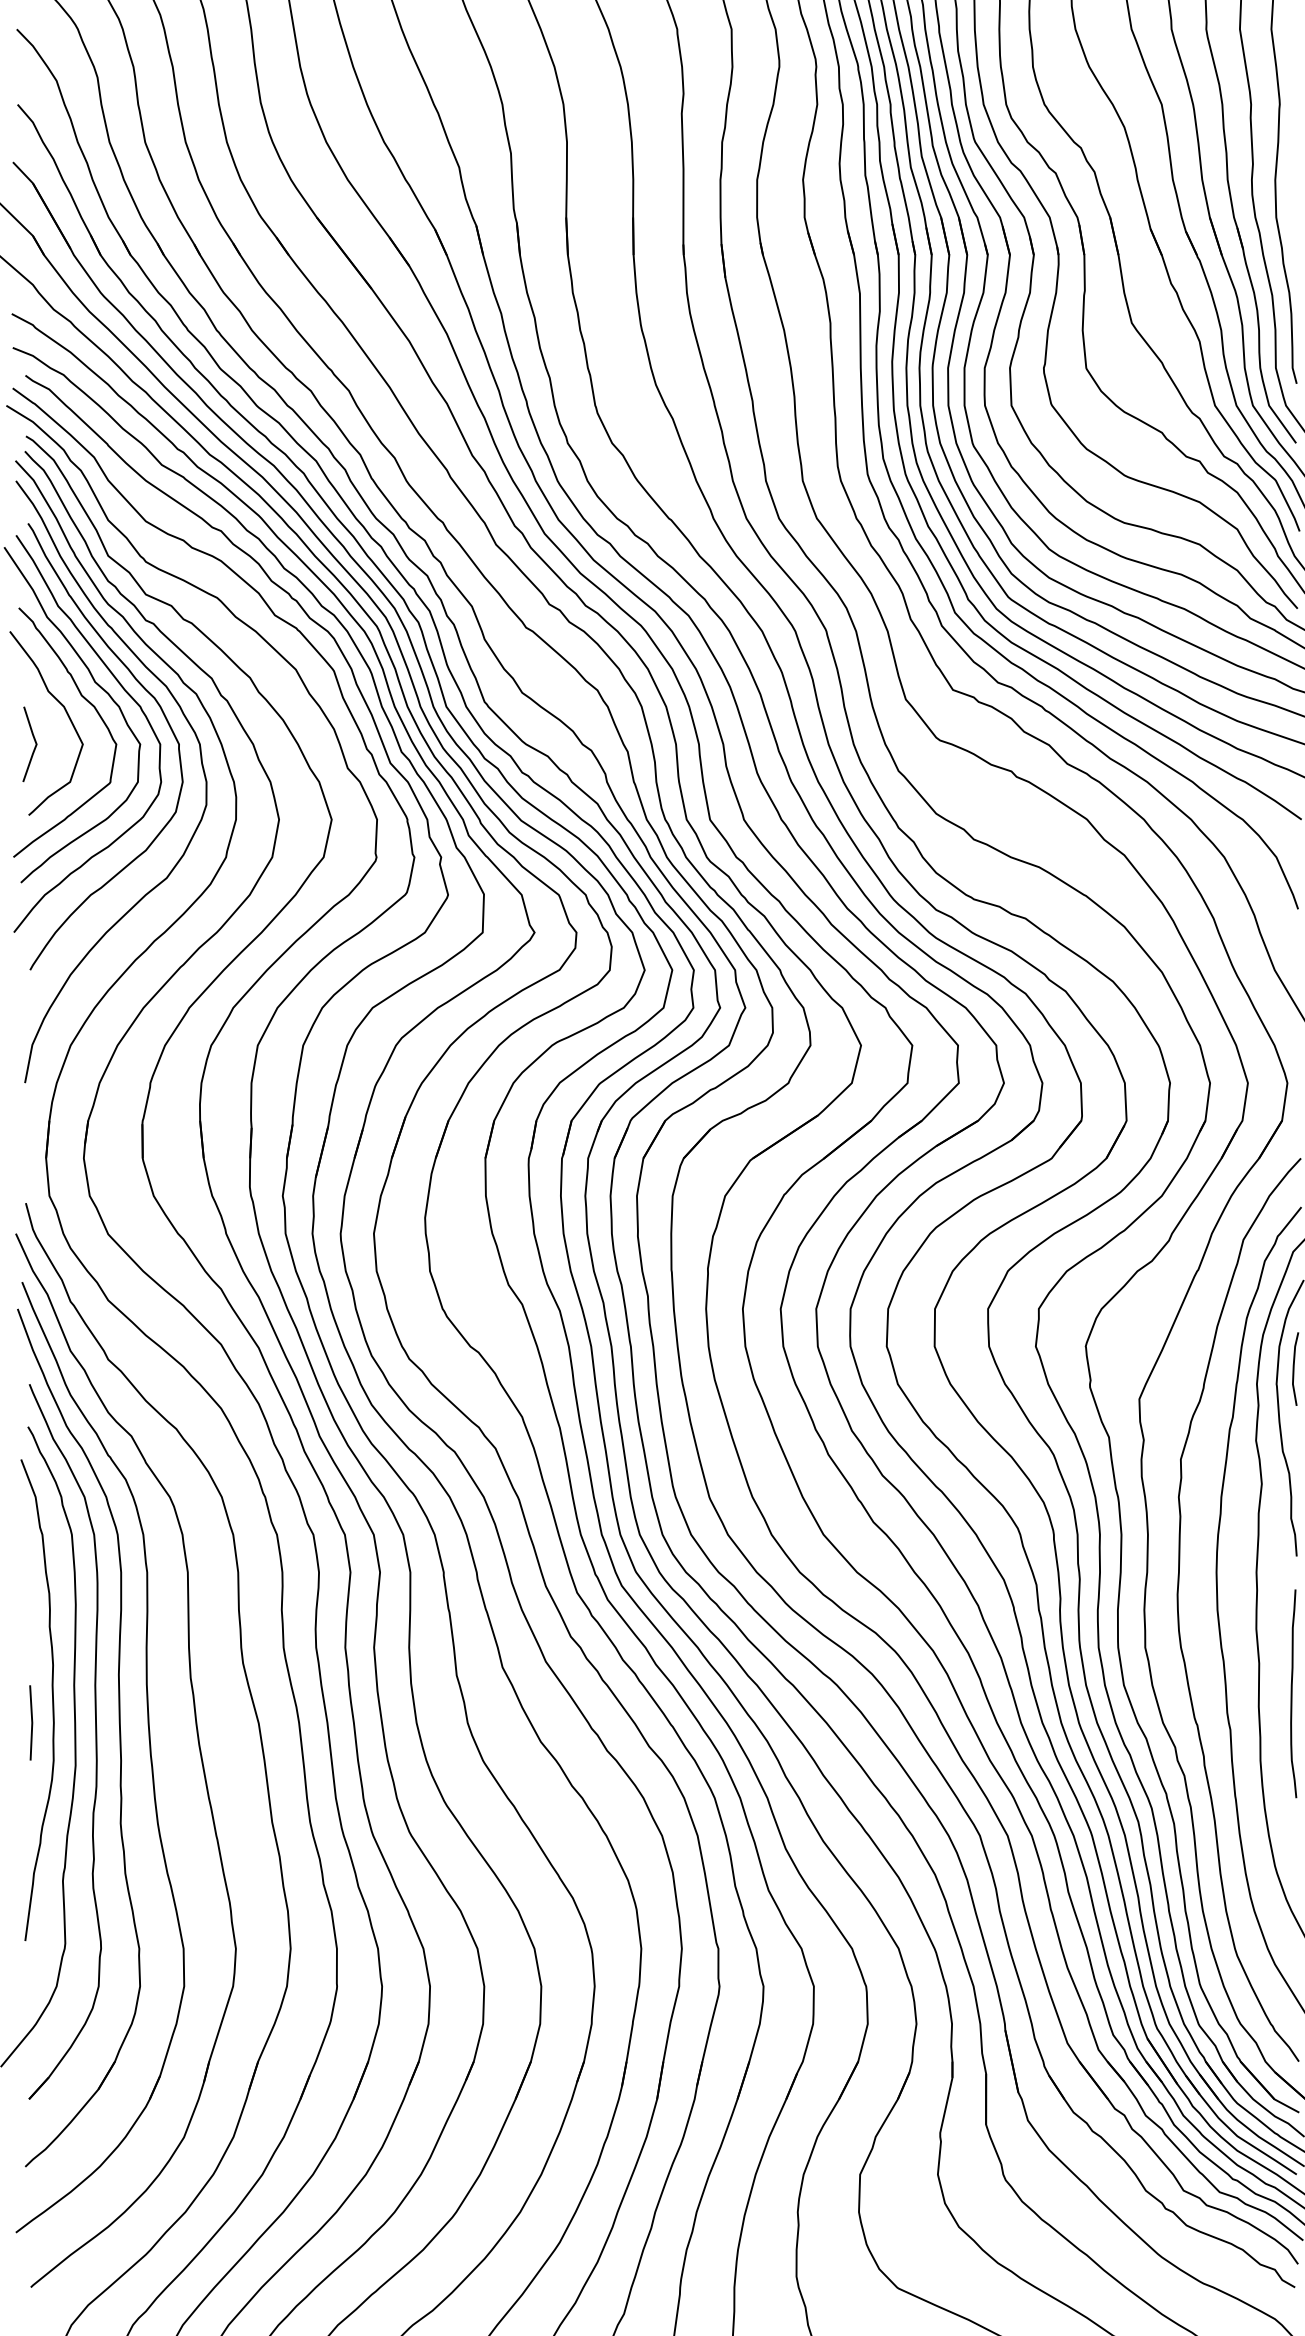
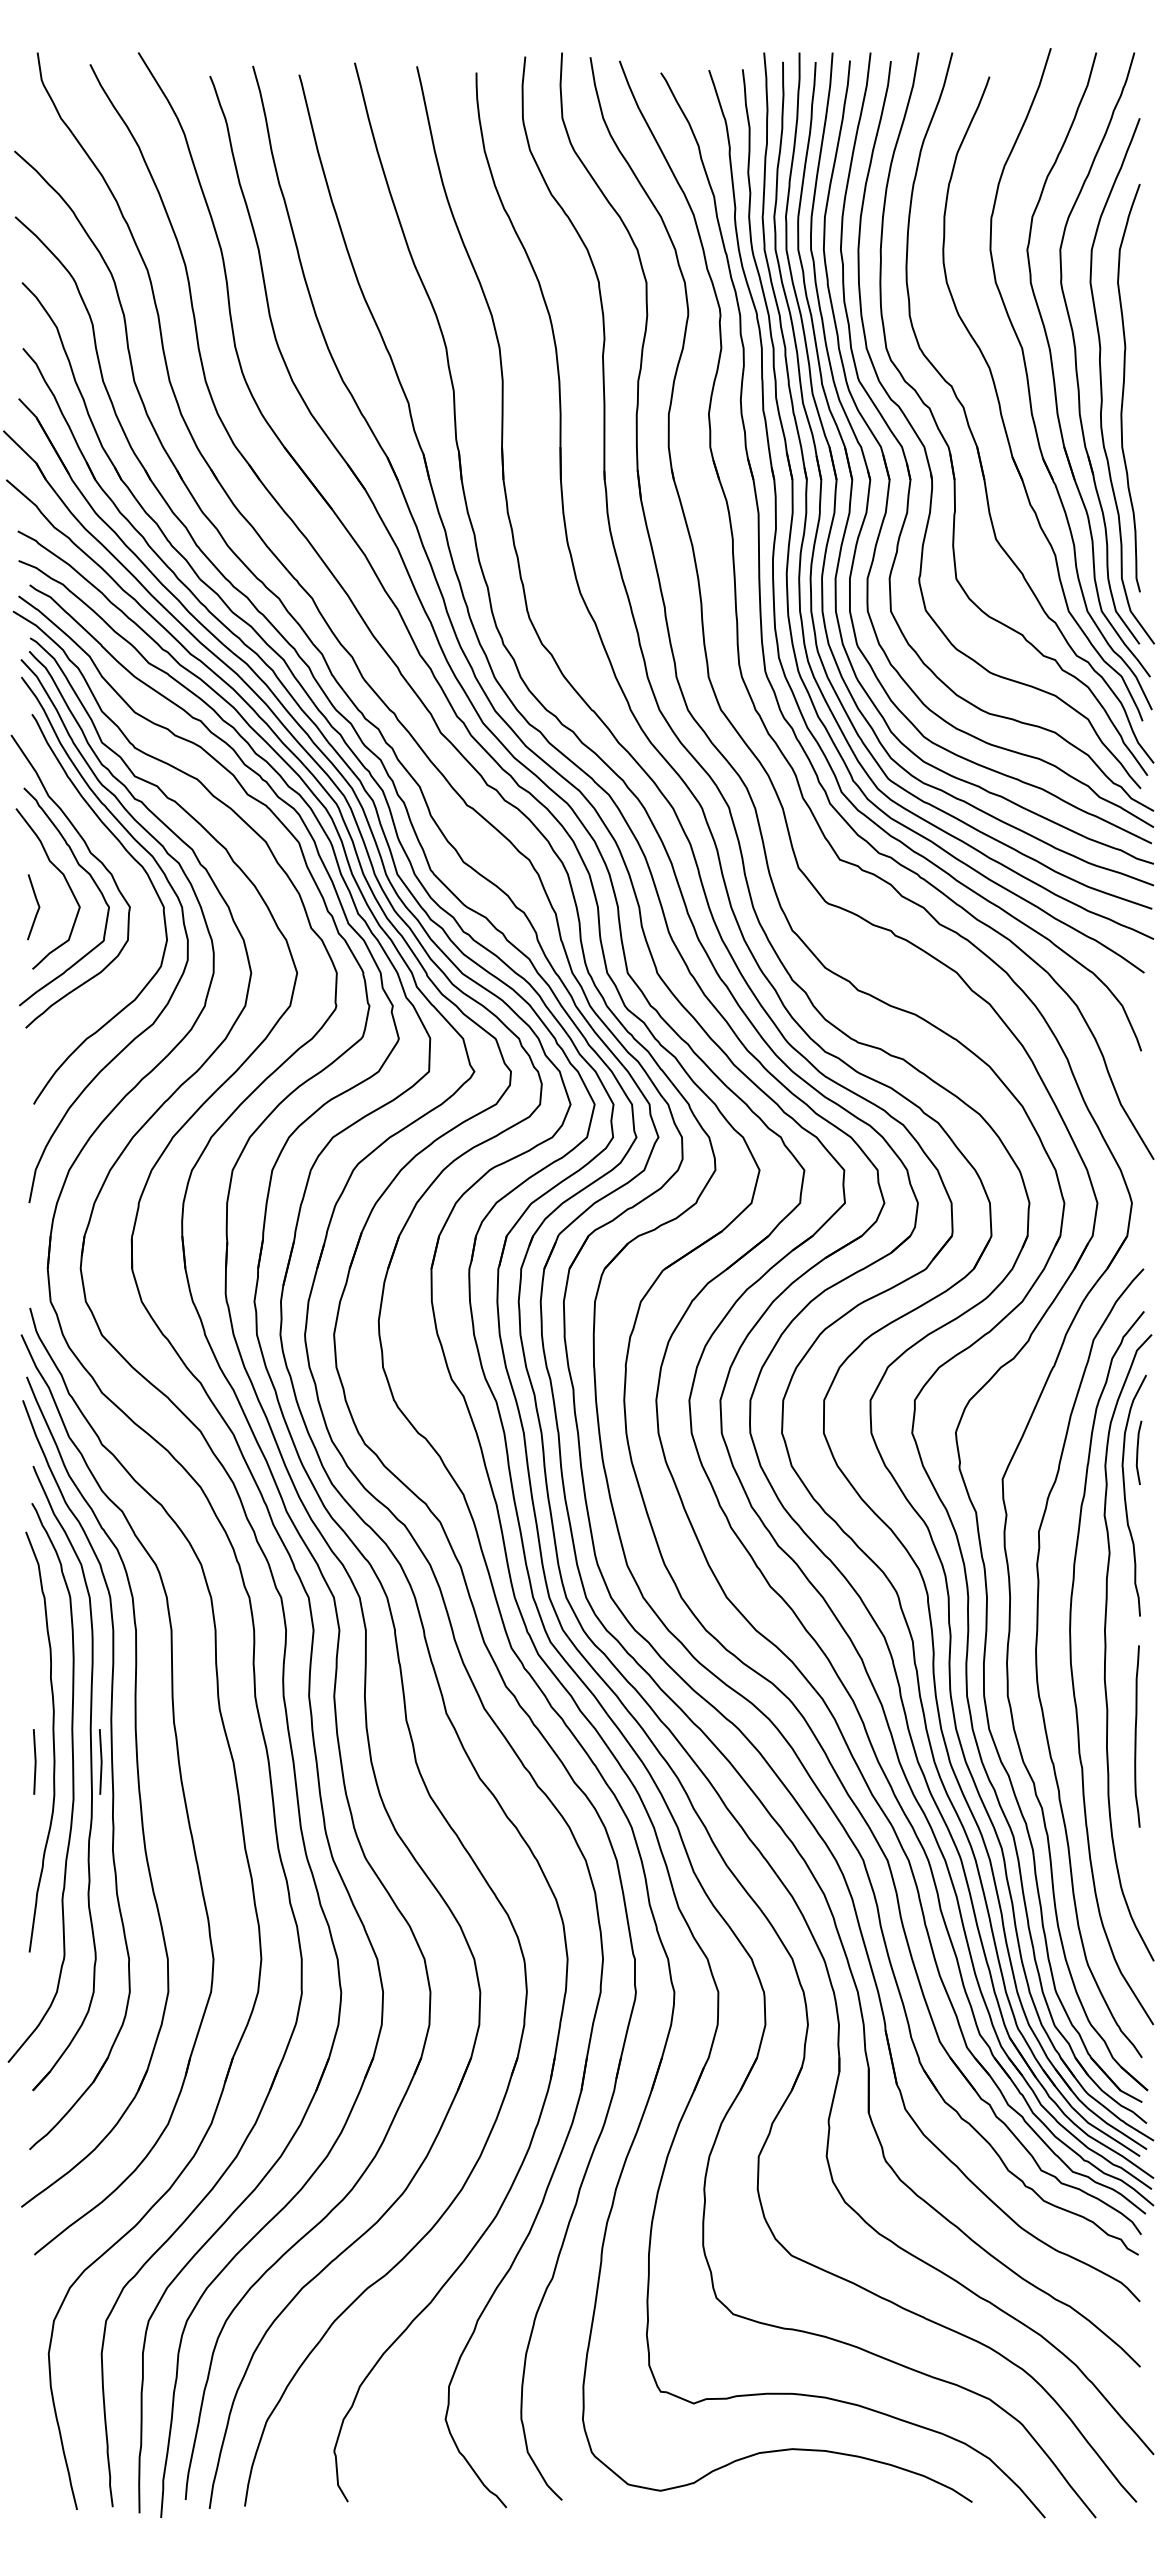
curve: (127, 694) -> (118, 863), removed
line: (106, 1722) -> (100, 1761), added

